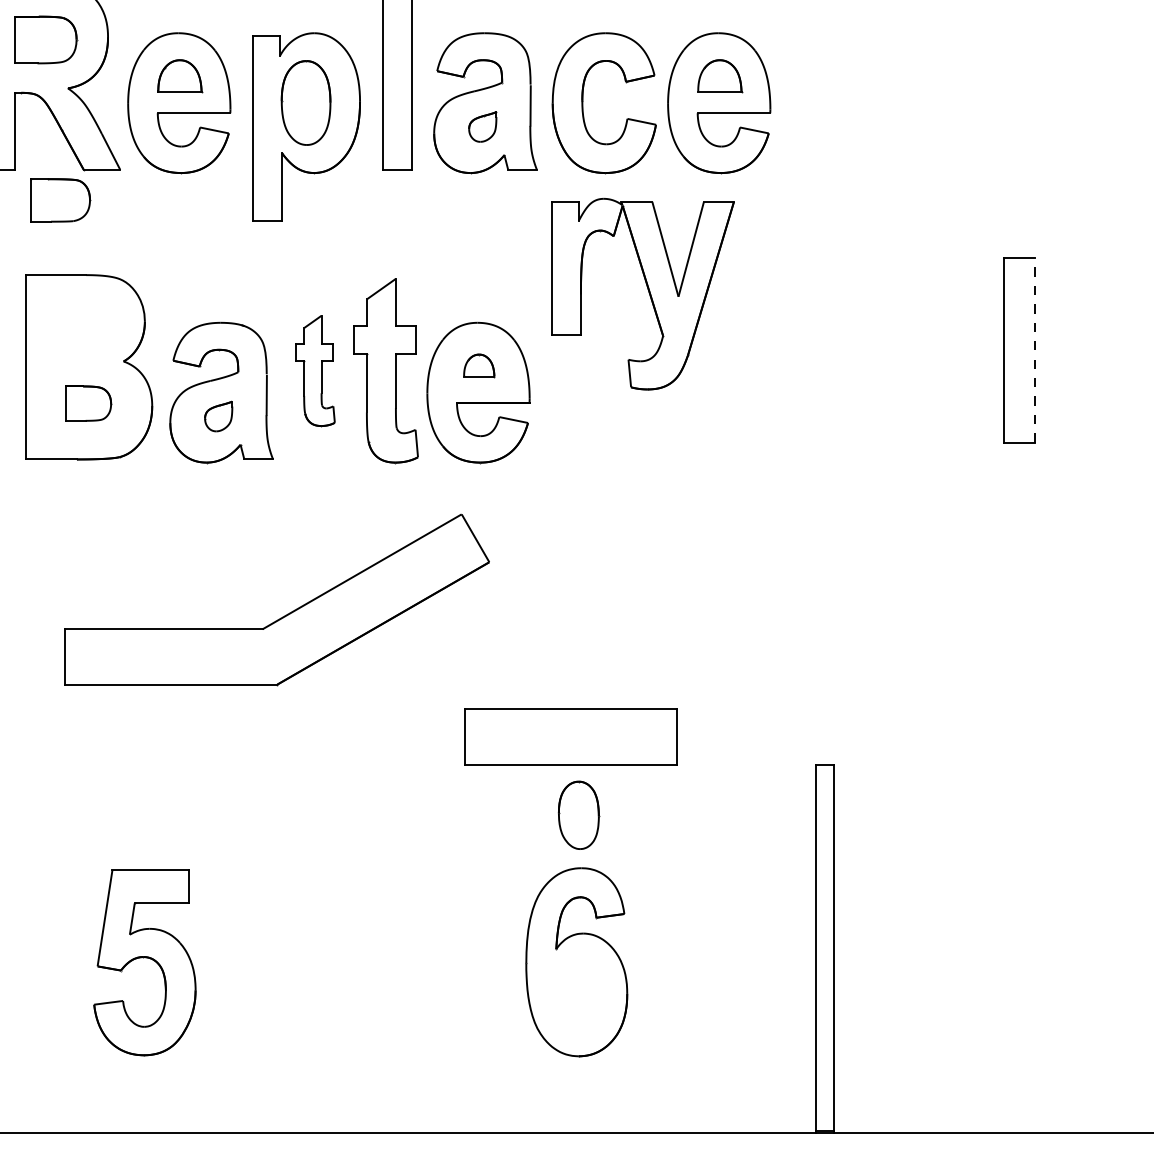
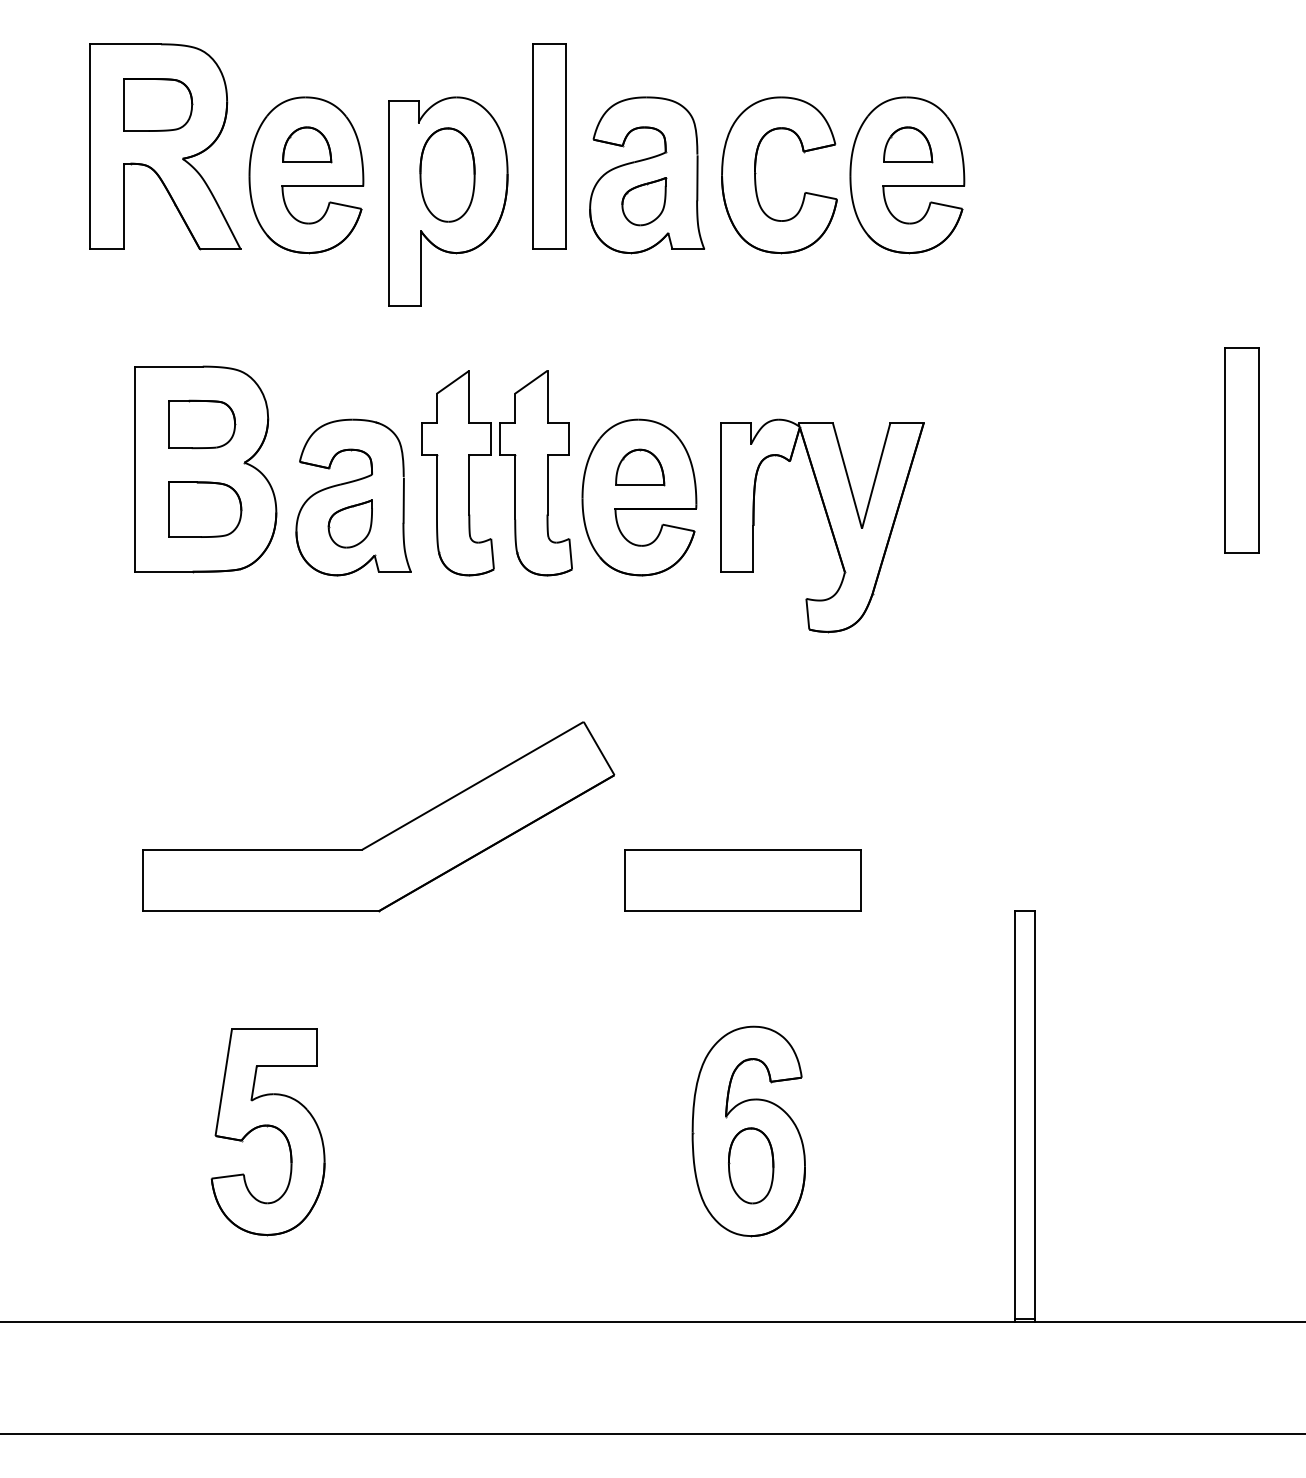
part: (483, 126) -> (644, 201), size x1.43
part: (60, 200) -> (202, 424), moved
part: (648, 292) -> (828, 523), moved
line: (1034, 350) -> (1258, 450), dashed -> solid
part: (479, 365) -> (640, 467), size x1.43
part: (315, 371) -> (457, 473), size x1.67
part: (88, 403) -> (205, 509), size x1.43
part: (217, 416) -> (349, 523), size x1.43
part: (284, 615) -> (386, 834), moved
part: (579, 814) -> (751, 1165), moved

